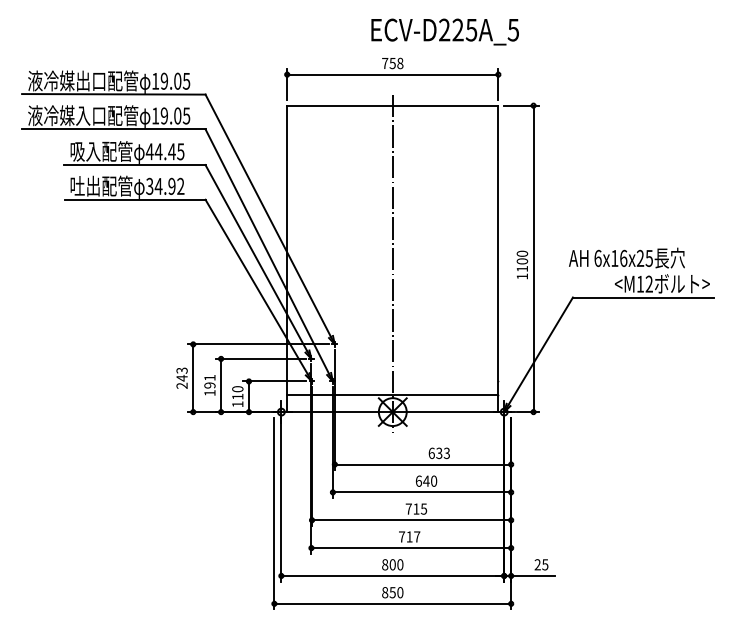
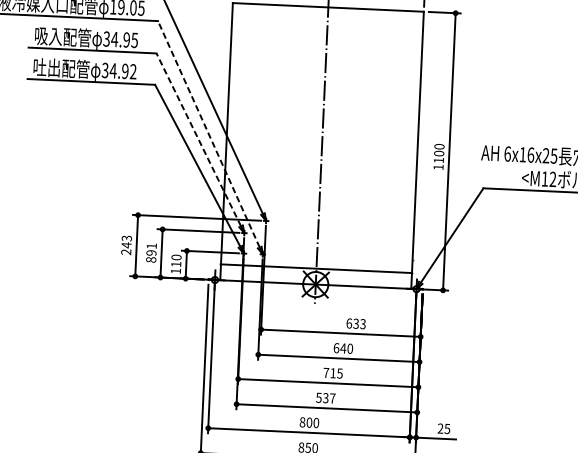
text: (160, 151) -> (116, 39), 44.45 -> 34.95
line: (267, 251) -> (209, 134), solid -> dashed
line: (256, 257) -> (198, 139), solid -> dashed
text: (209, 393) -> (150, 260), 191 -> 891
text: (405, 536) -> (322, 397), 717 -> 537

